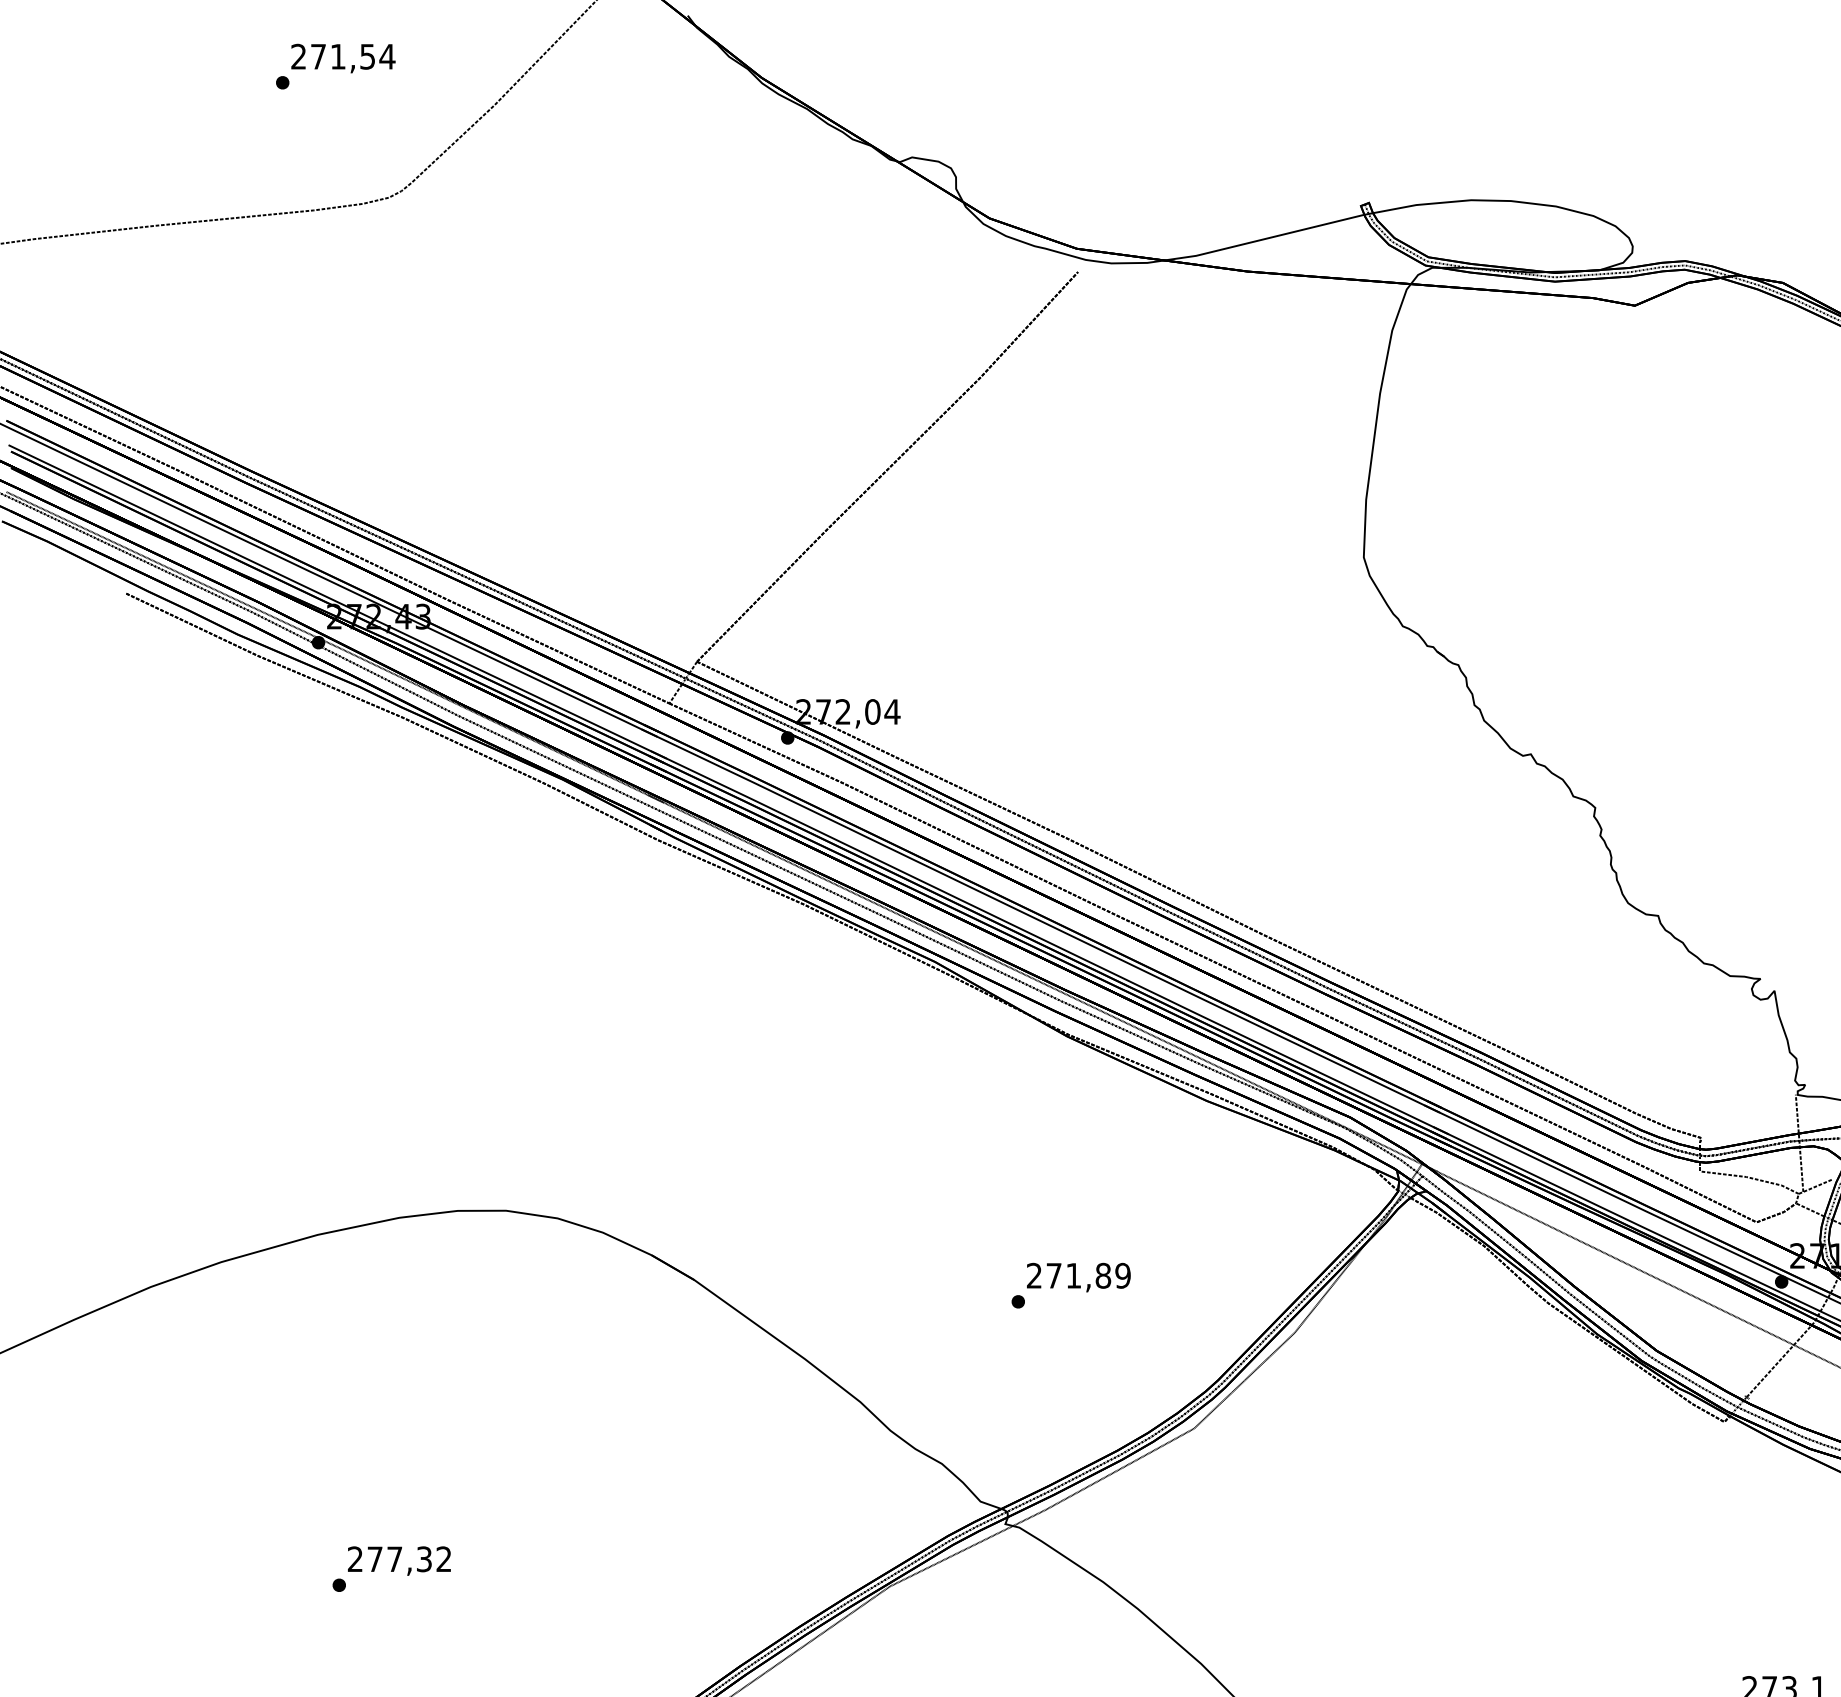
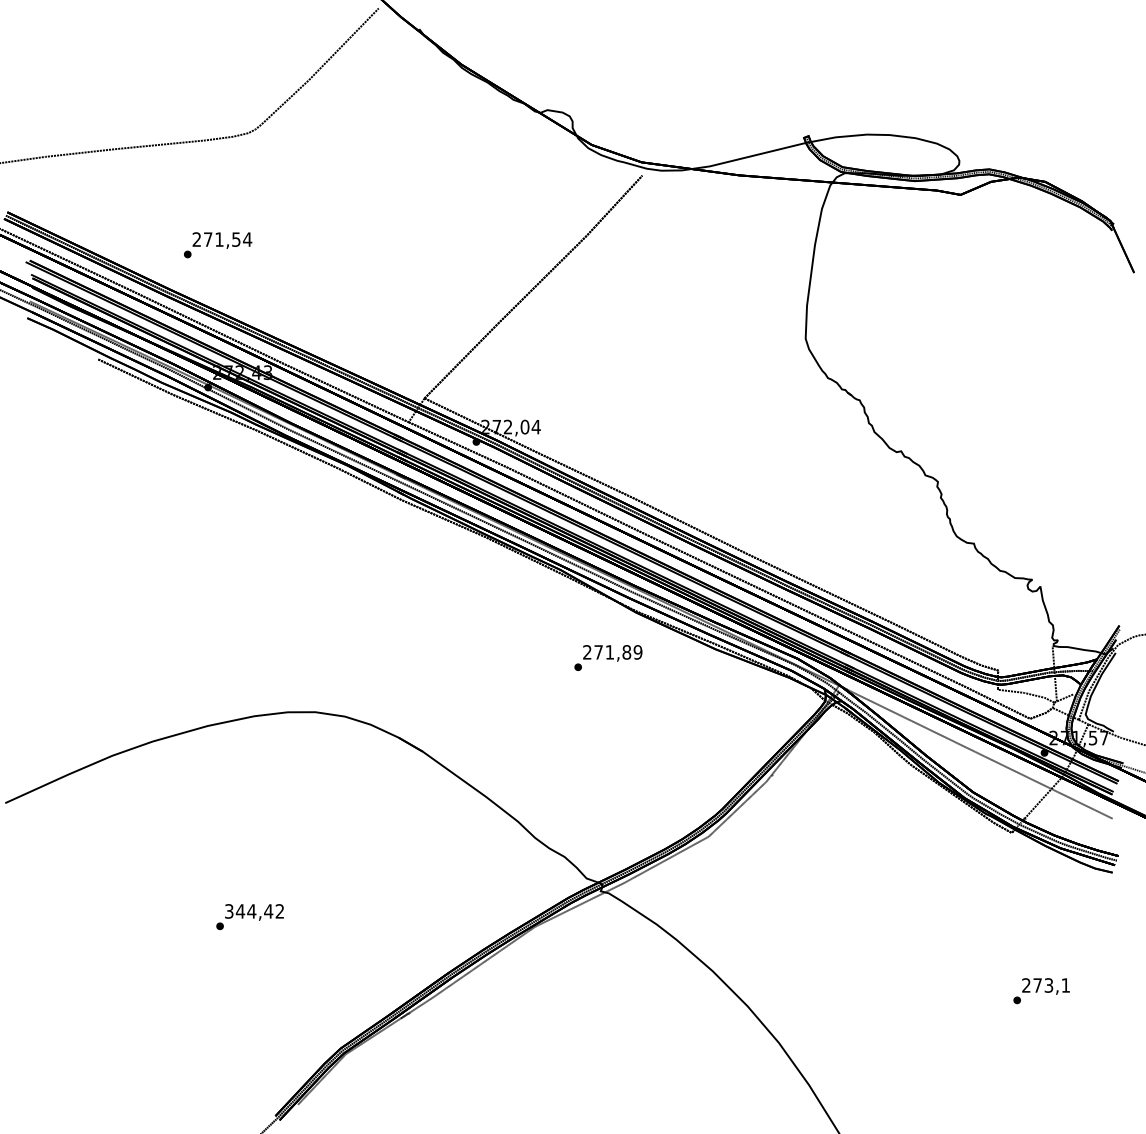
text: (336, 67) -> (218, 245), moved
text: (1071, 1284) -> (608, 657), moved
text: (390, 1559) -> (249, 911), 277,32 -> 344,42

